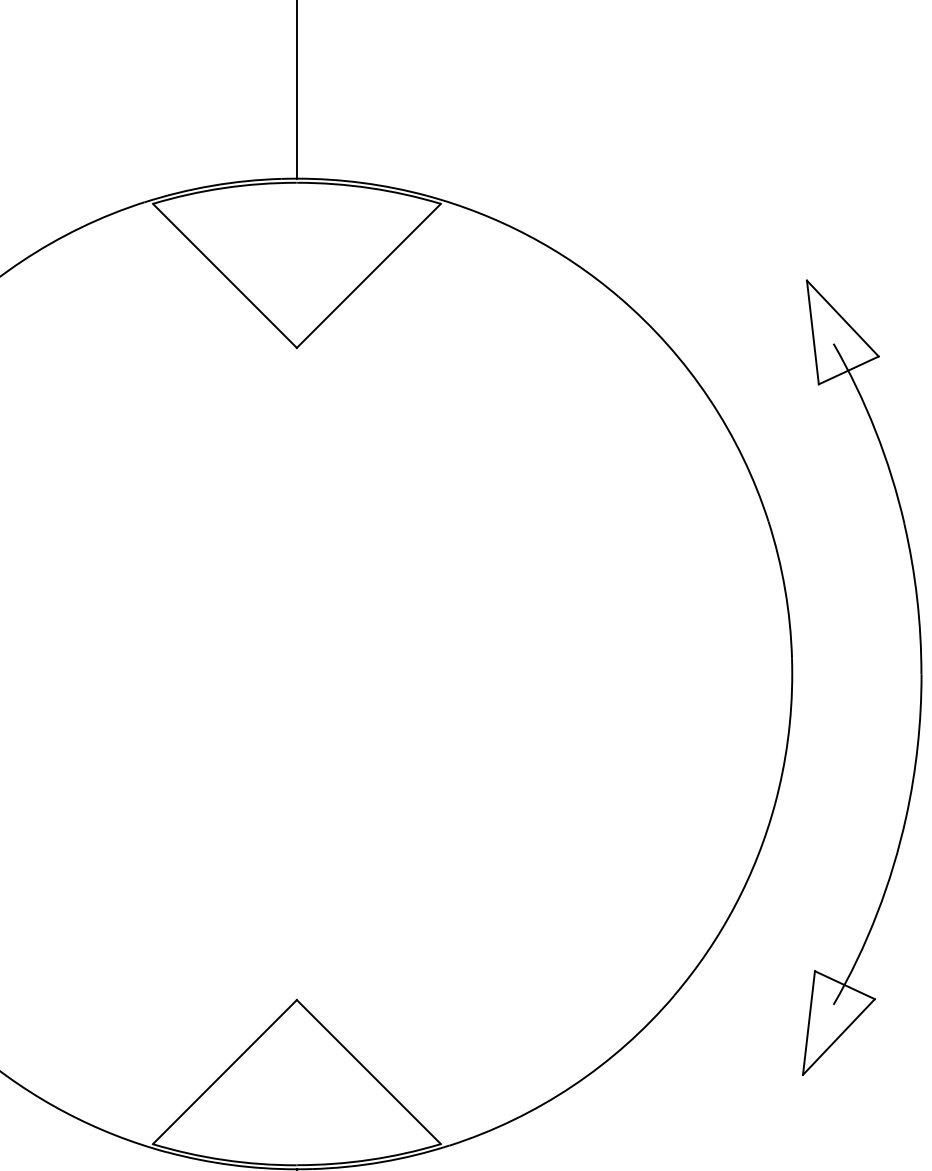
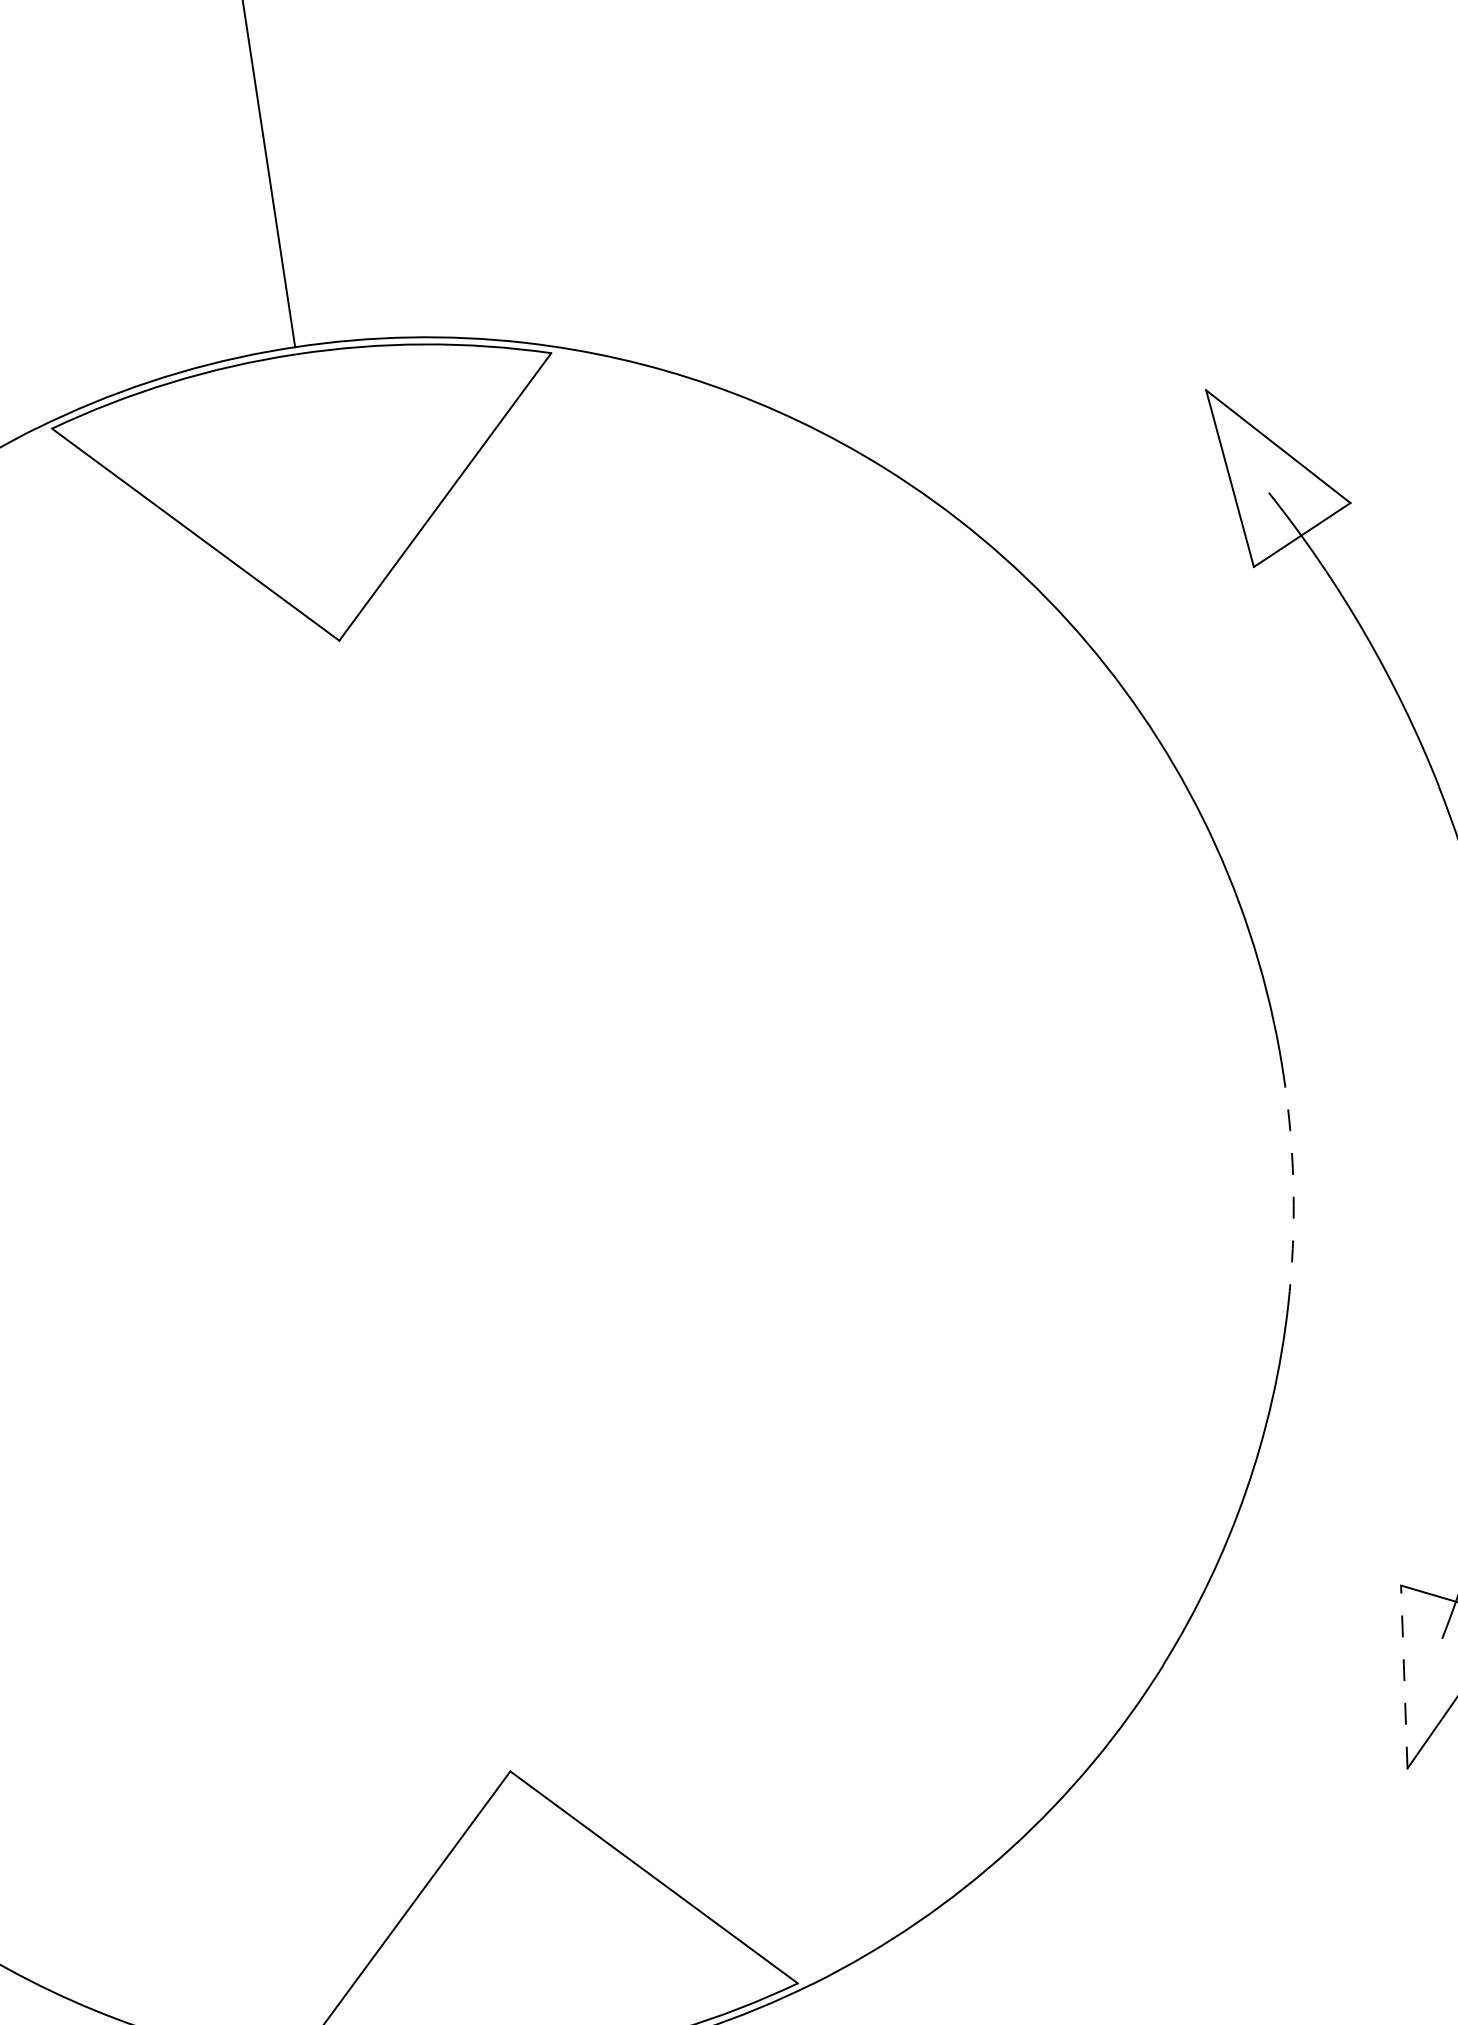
arc: (787, 739) -> (1292, 1190), solid -> dashed
line: (809, 1022) -> (1405, 1675), solid -> dashed

